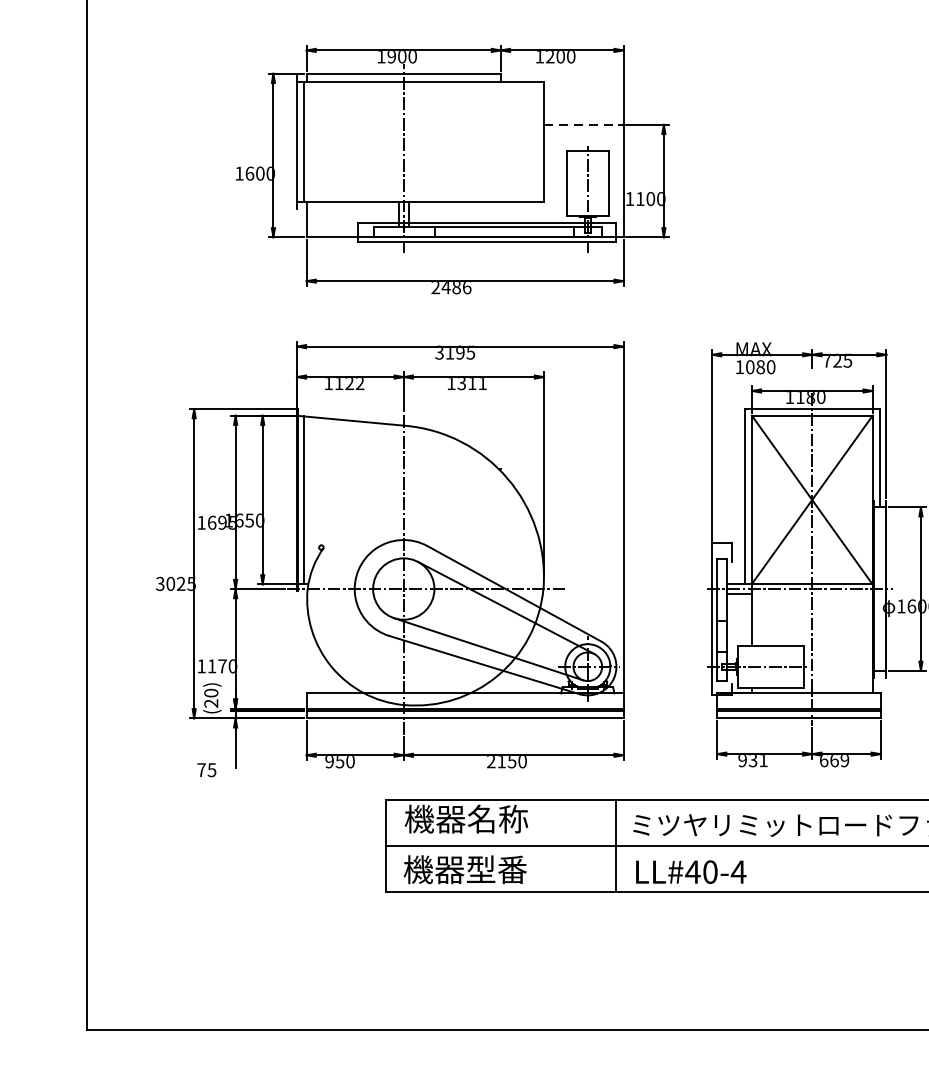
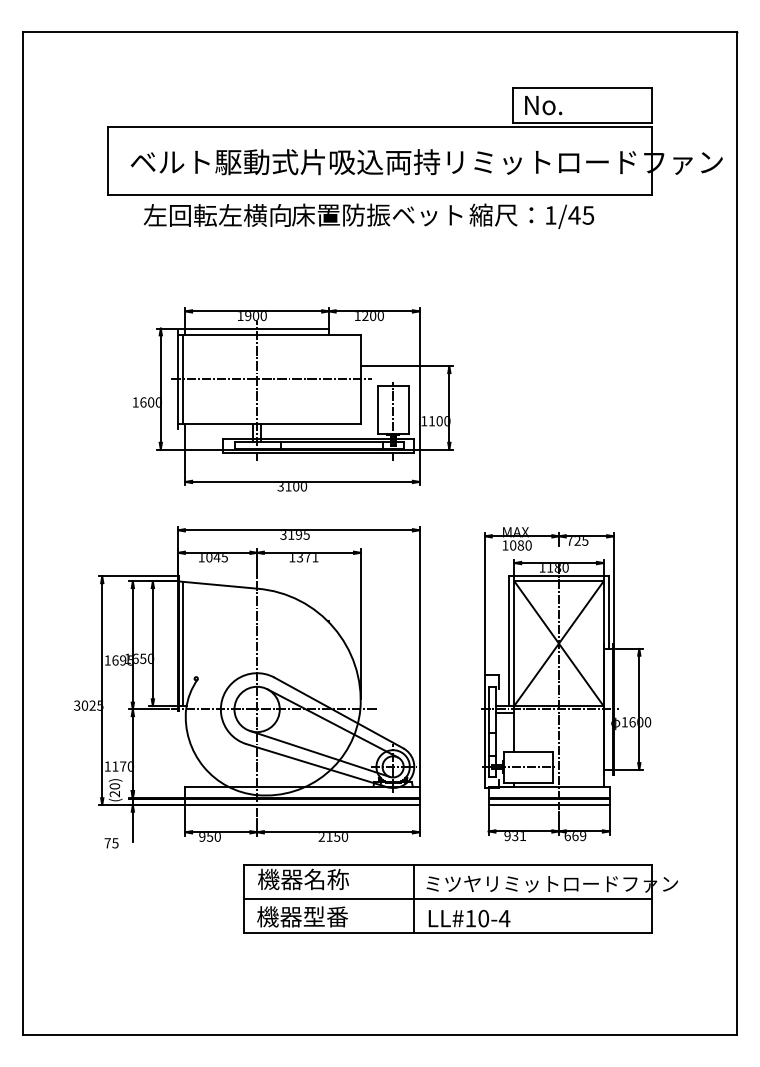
line: (584, 124) -> (390, 366), dashed -> solid
line: (423, 142) -> (271, 379), added
text: (451, 288) -> (292, 487), 2486 -> 3100
text: (348, 384) -> (216, 558), 1122 -> 1045
text: (471, 384) -> (307, 558), 1311 -> 1371
text: (692, 871) -> (470, 918), LL#40-4 -> LL#10-4

